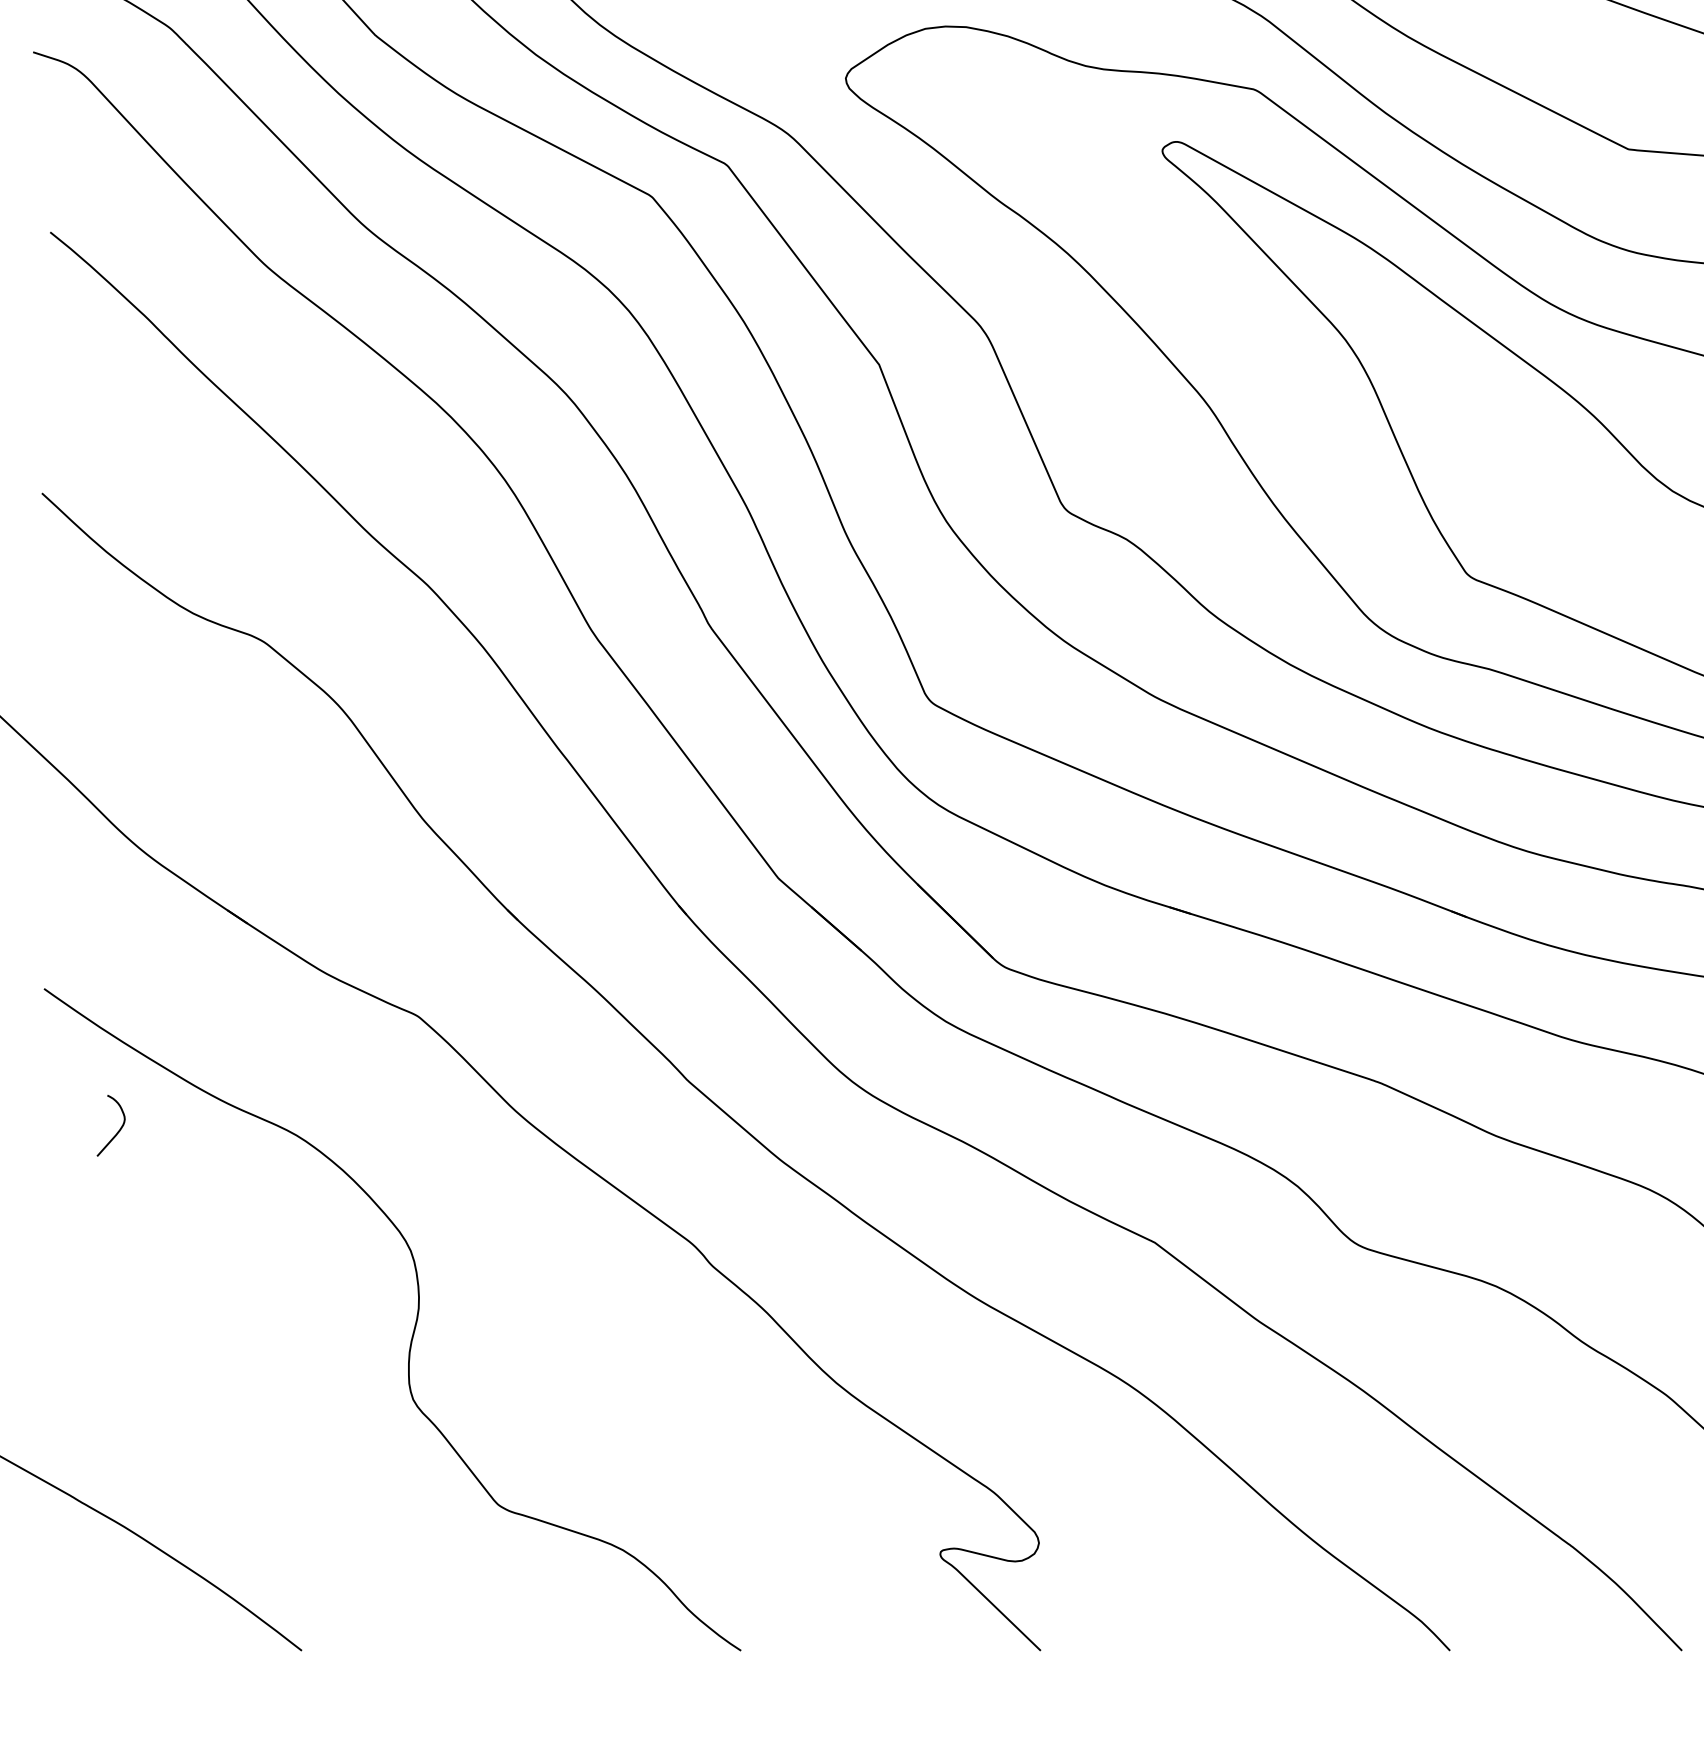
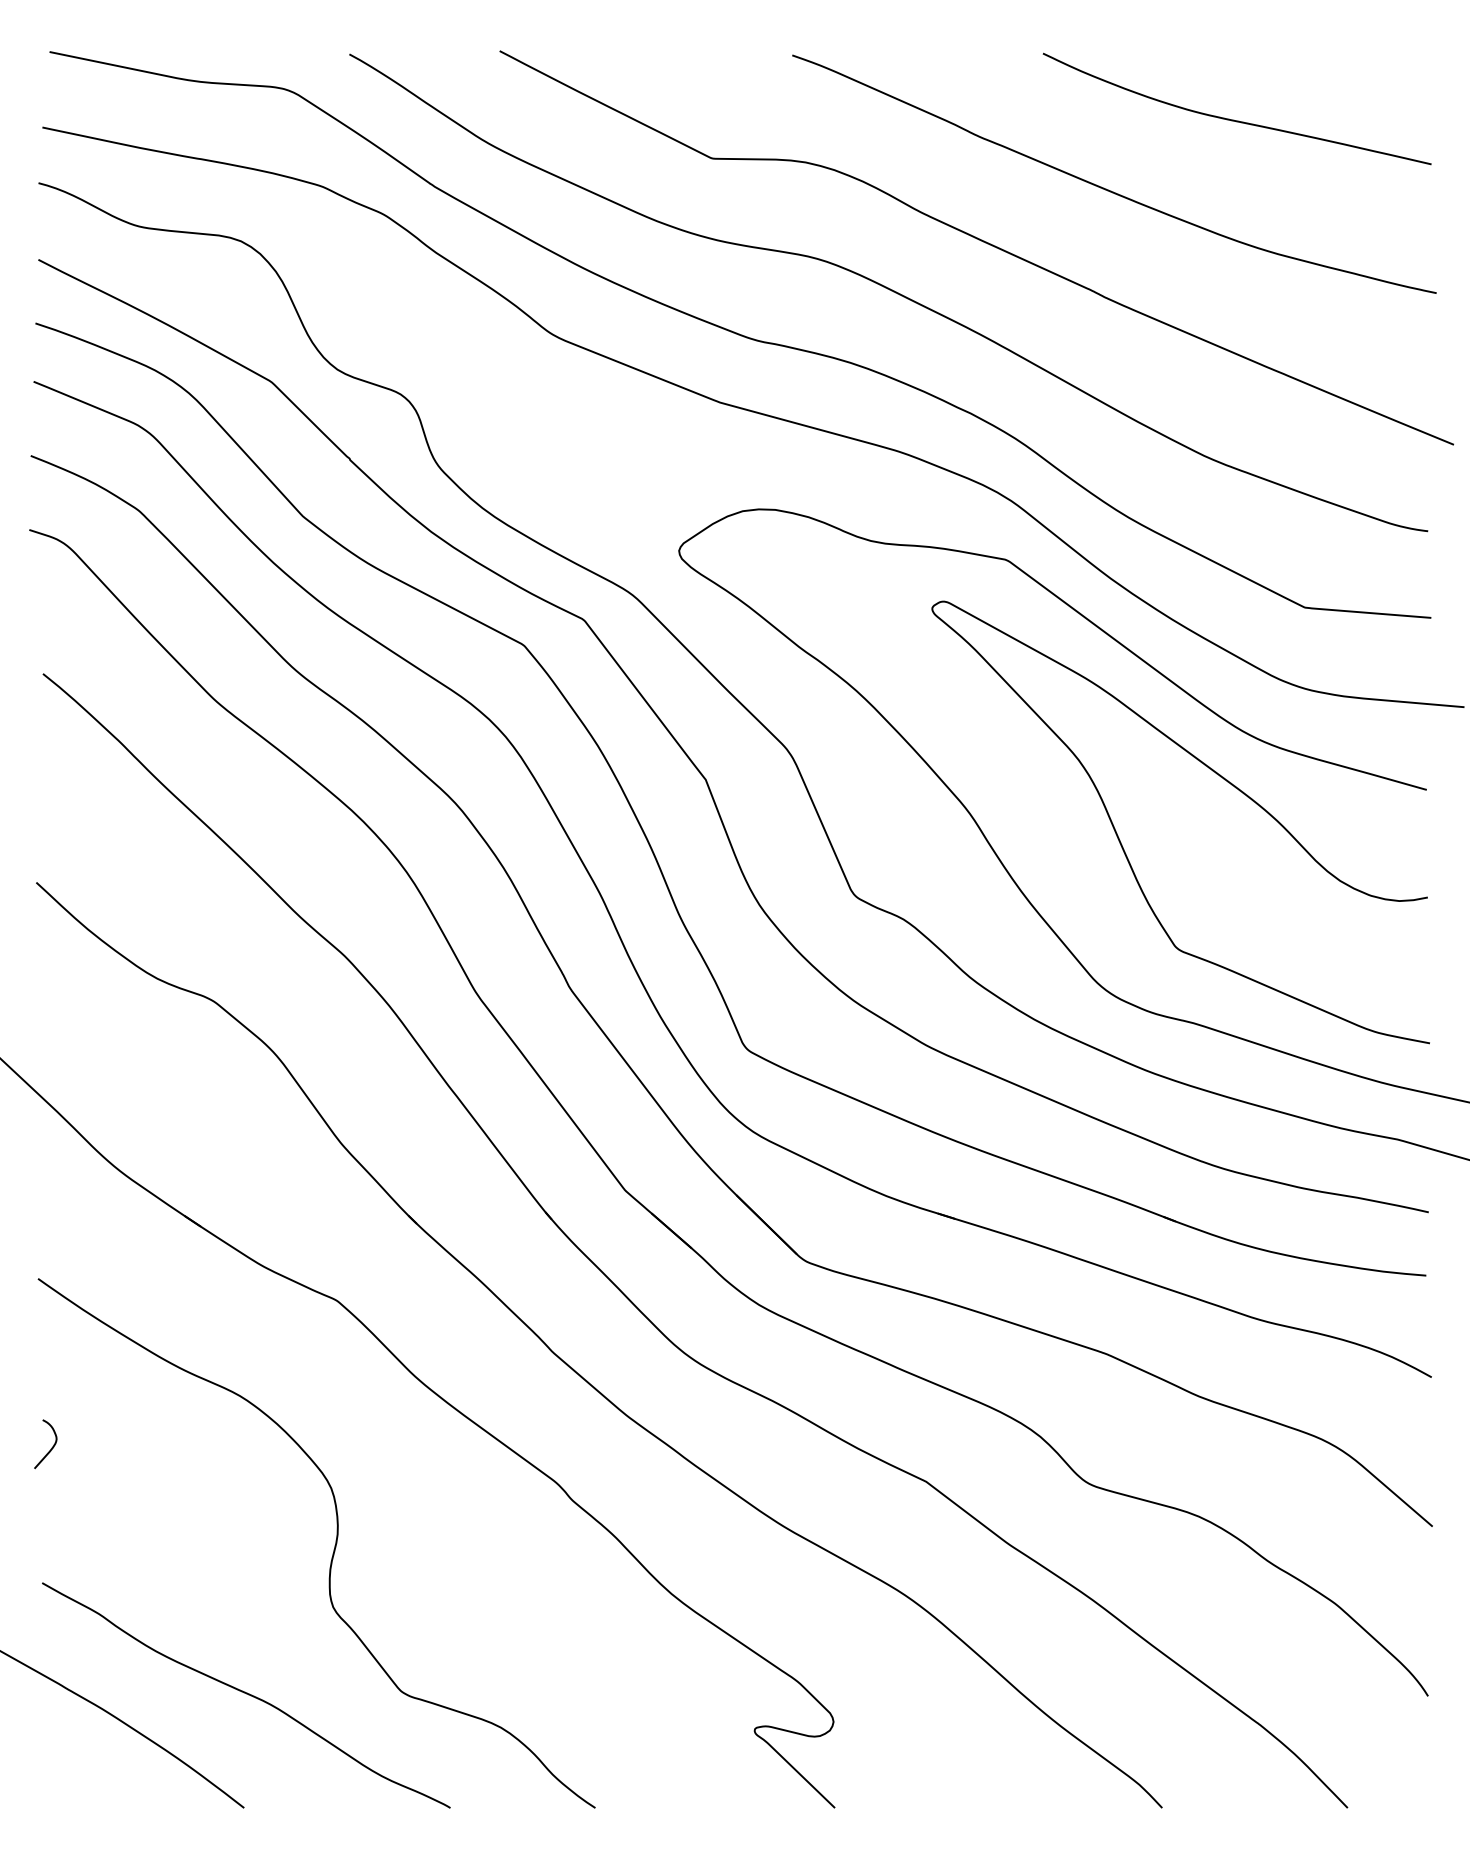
curve: (118, 1129) -> (51, 1447), moved
curve: (304, 1508) -> (246, 1694), added

